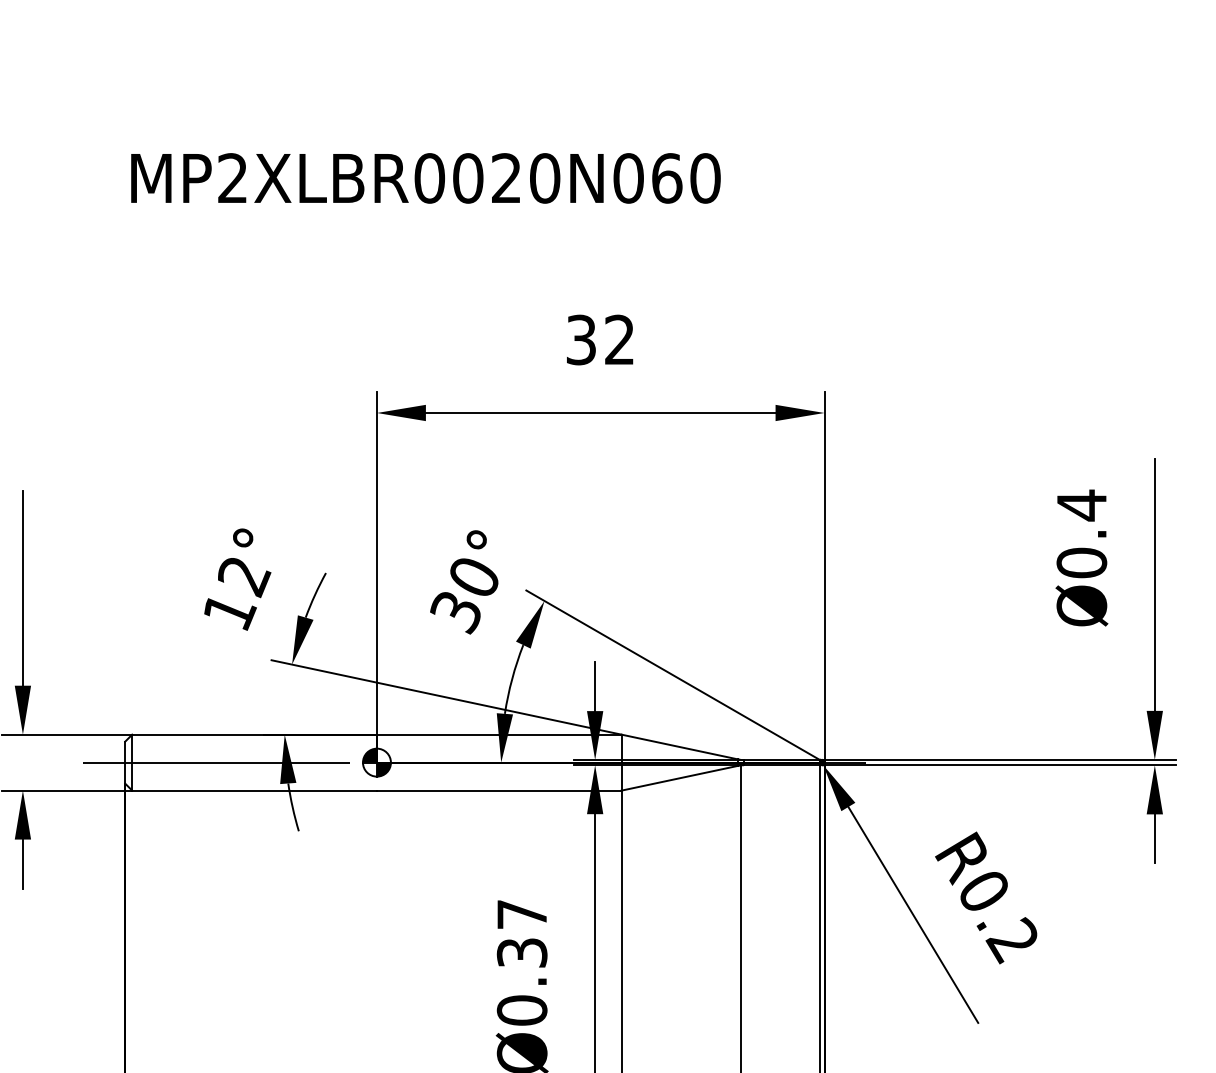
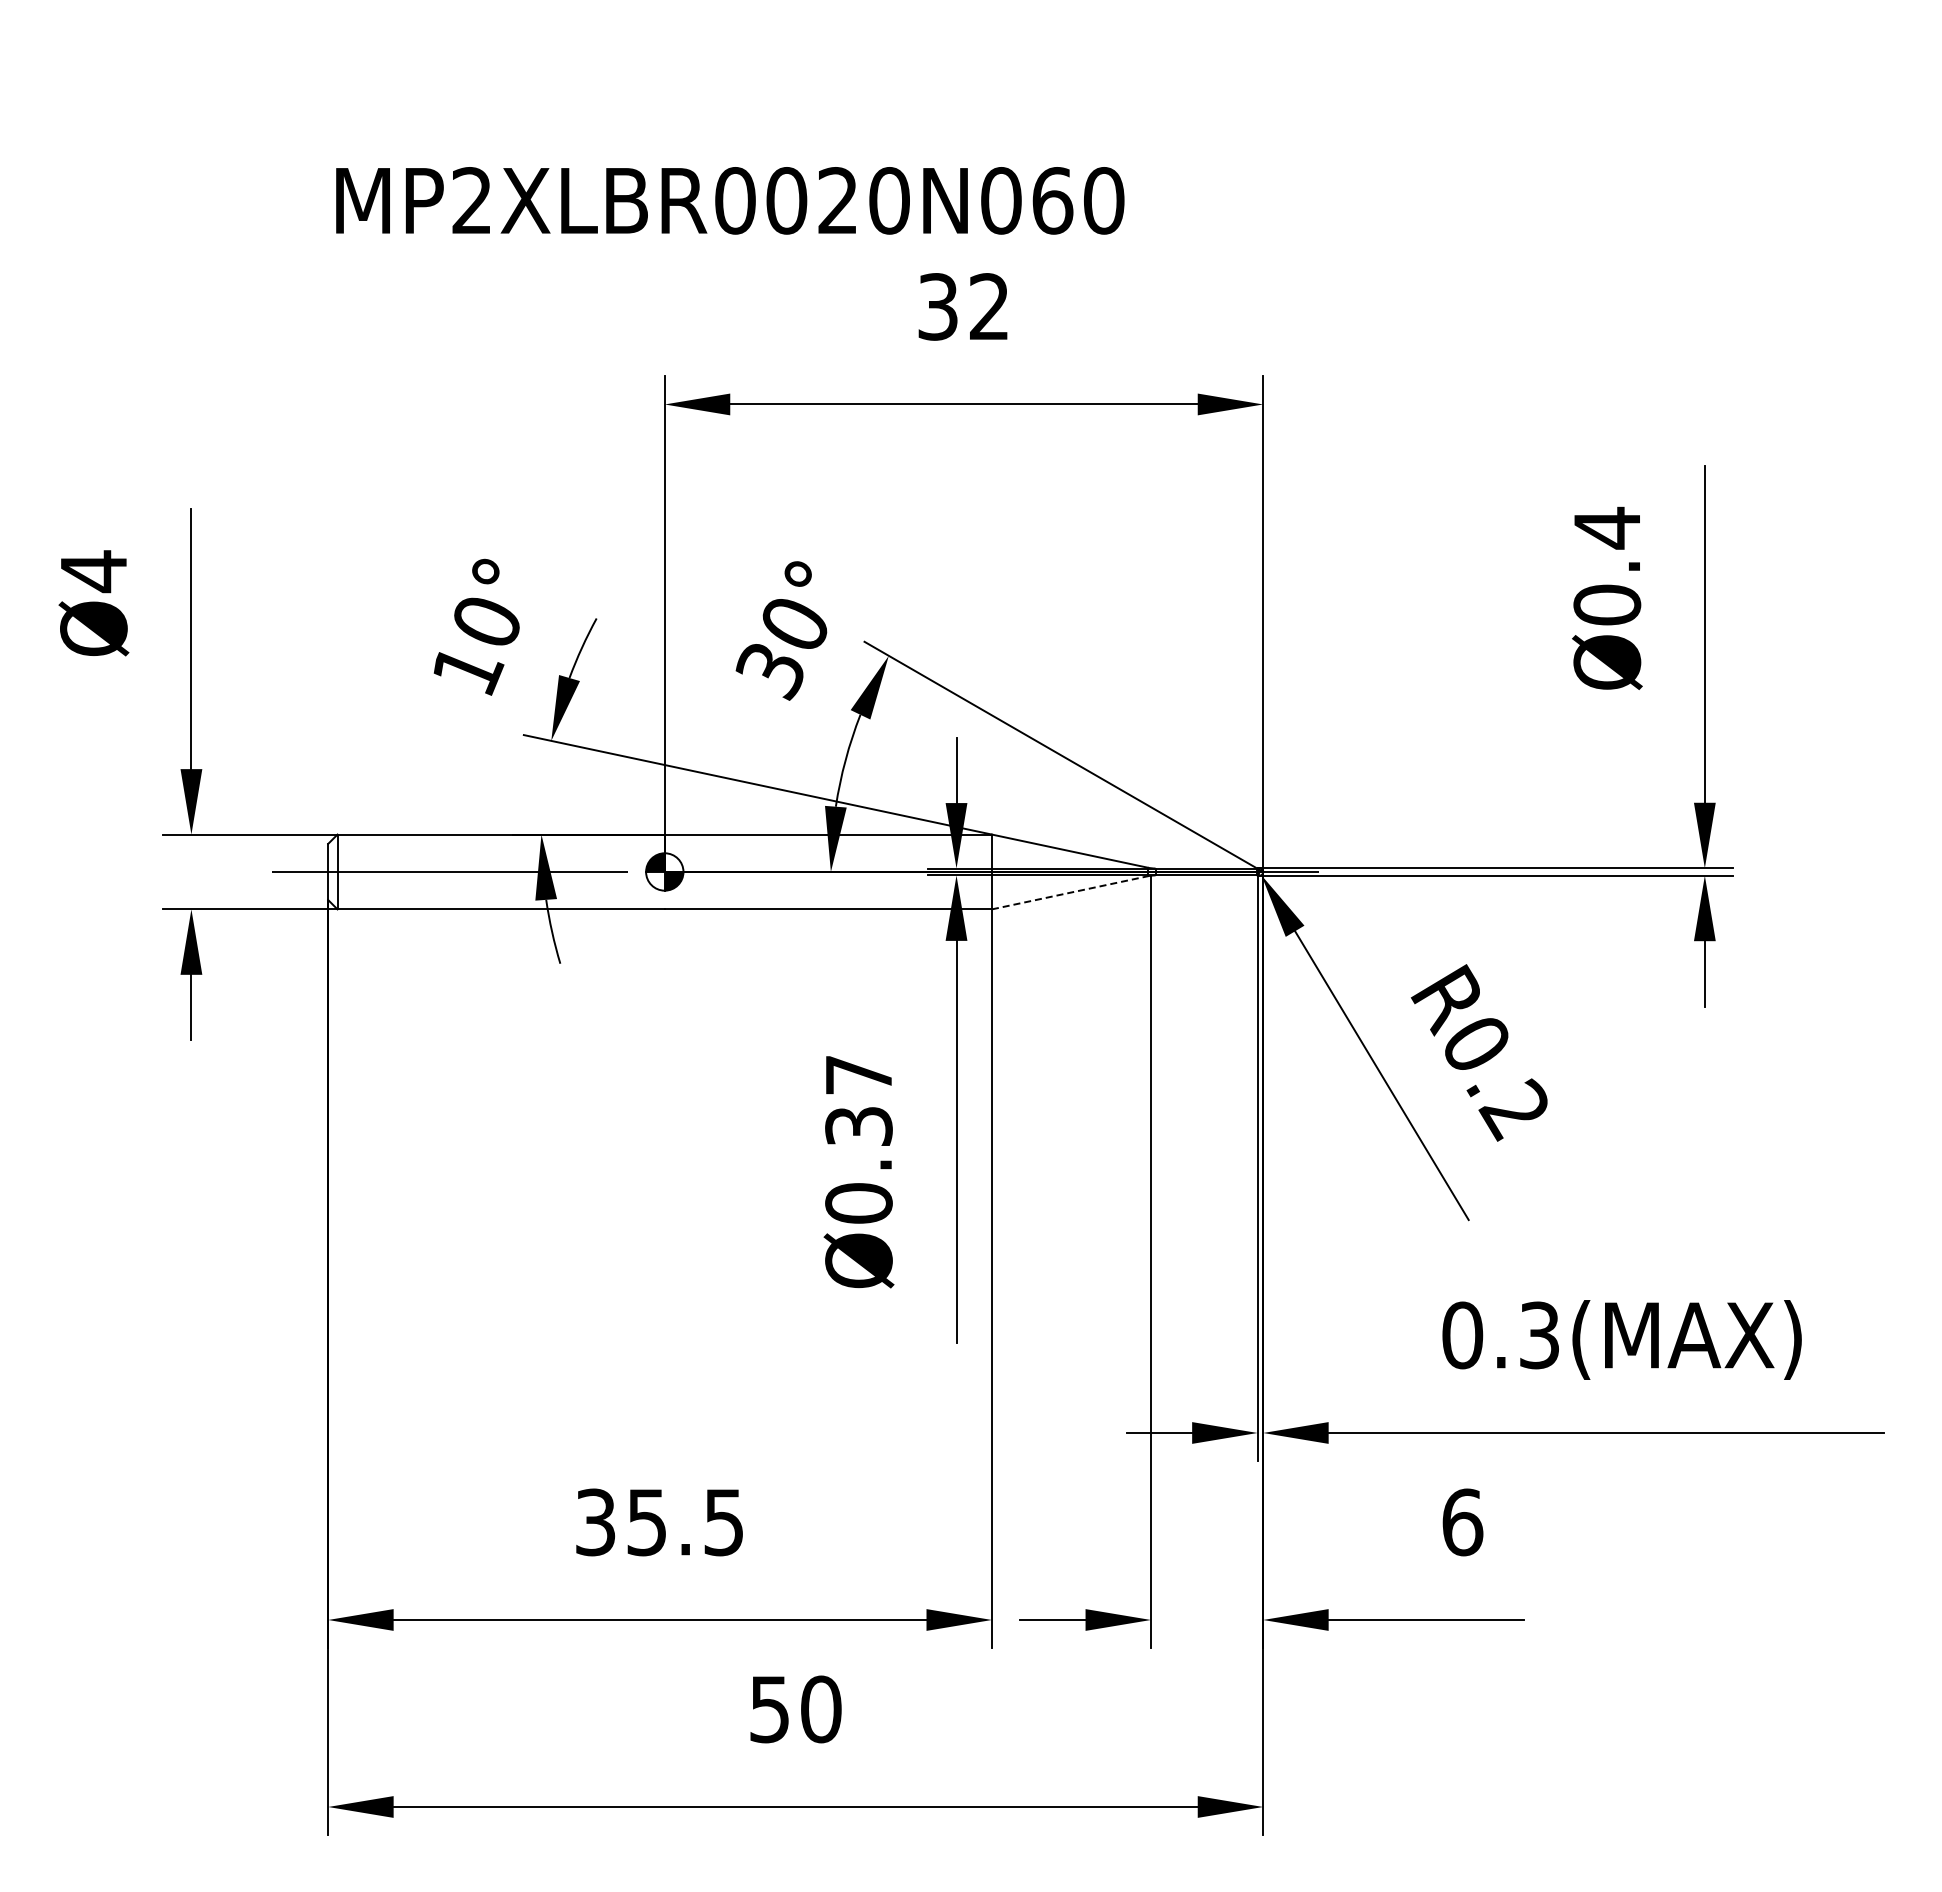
text: (426, 178) -> (730, 200), moved
text: (244, 577) -> (487, 624), 12° -> 10°
line: (679, 777) -> (1069, 892), solid -> dashed

